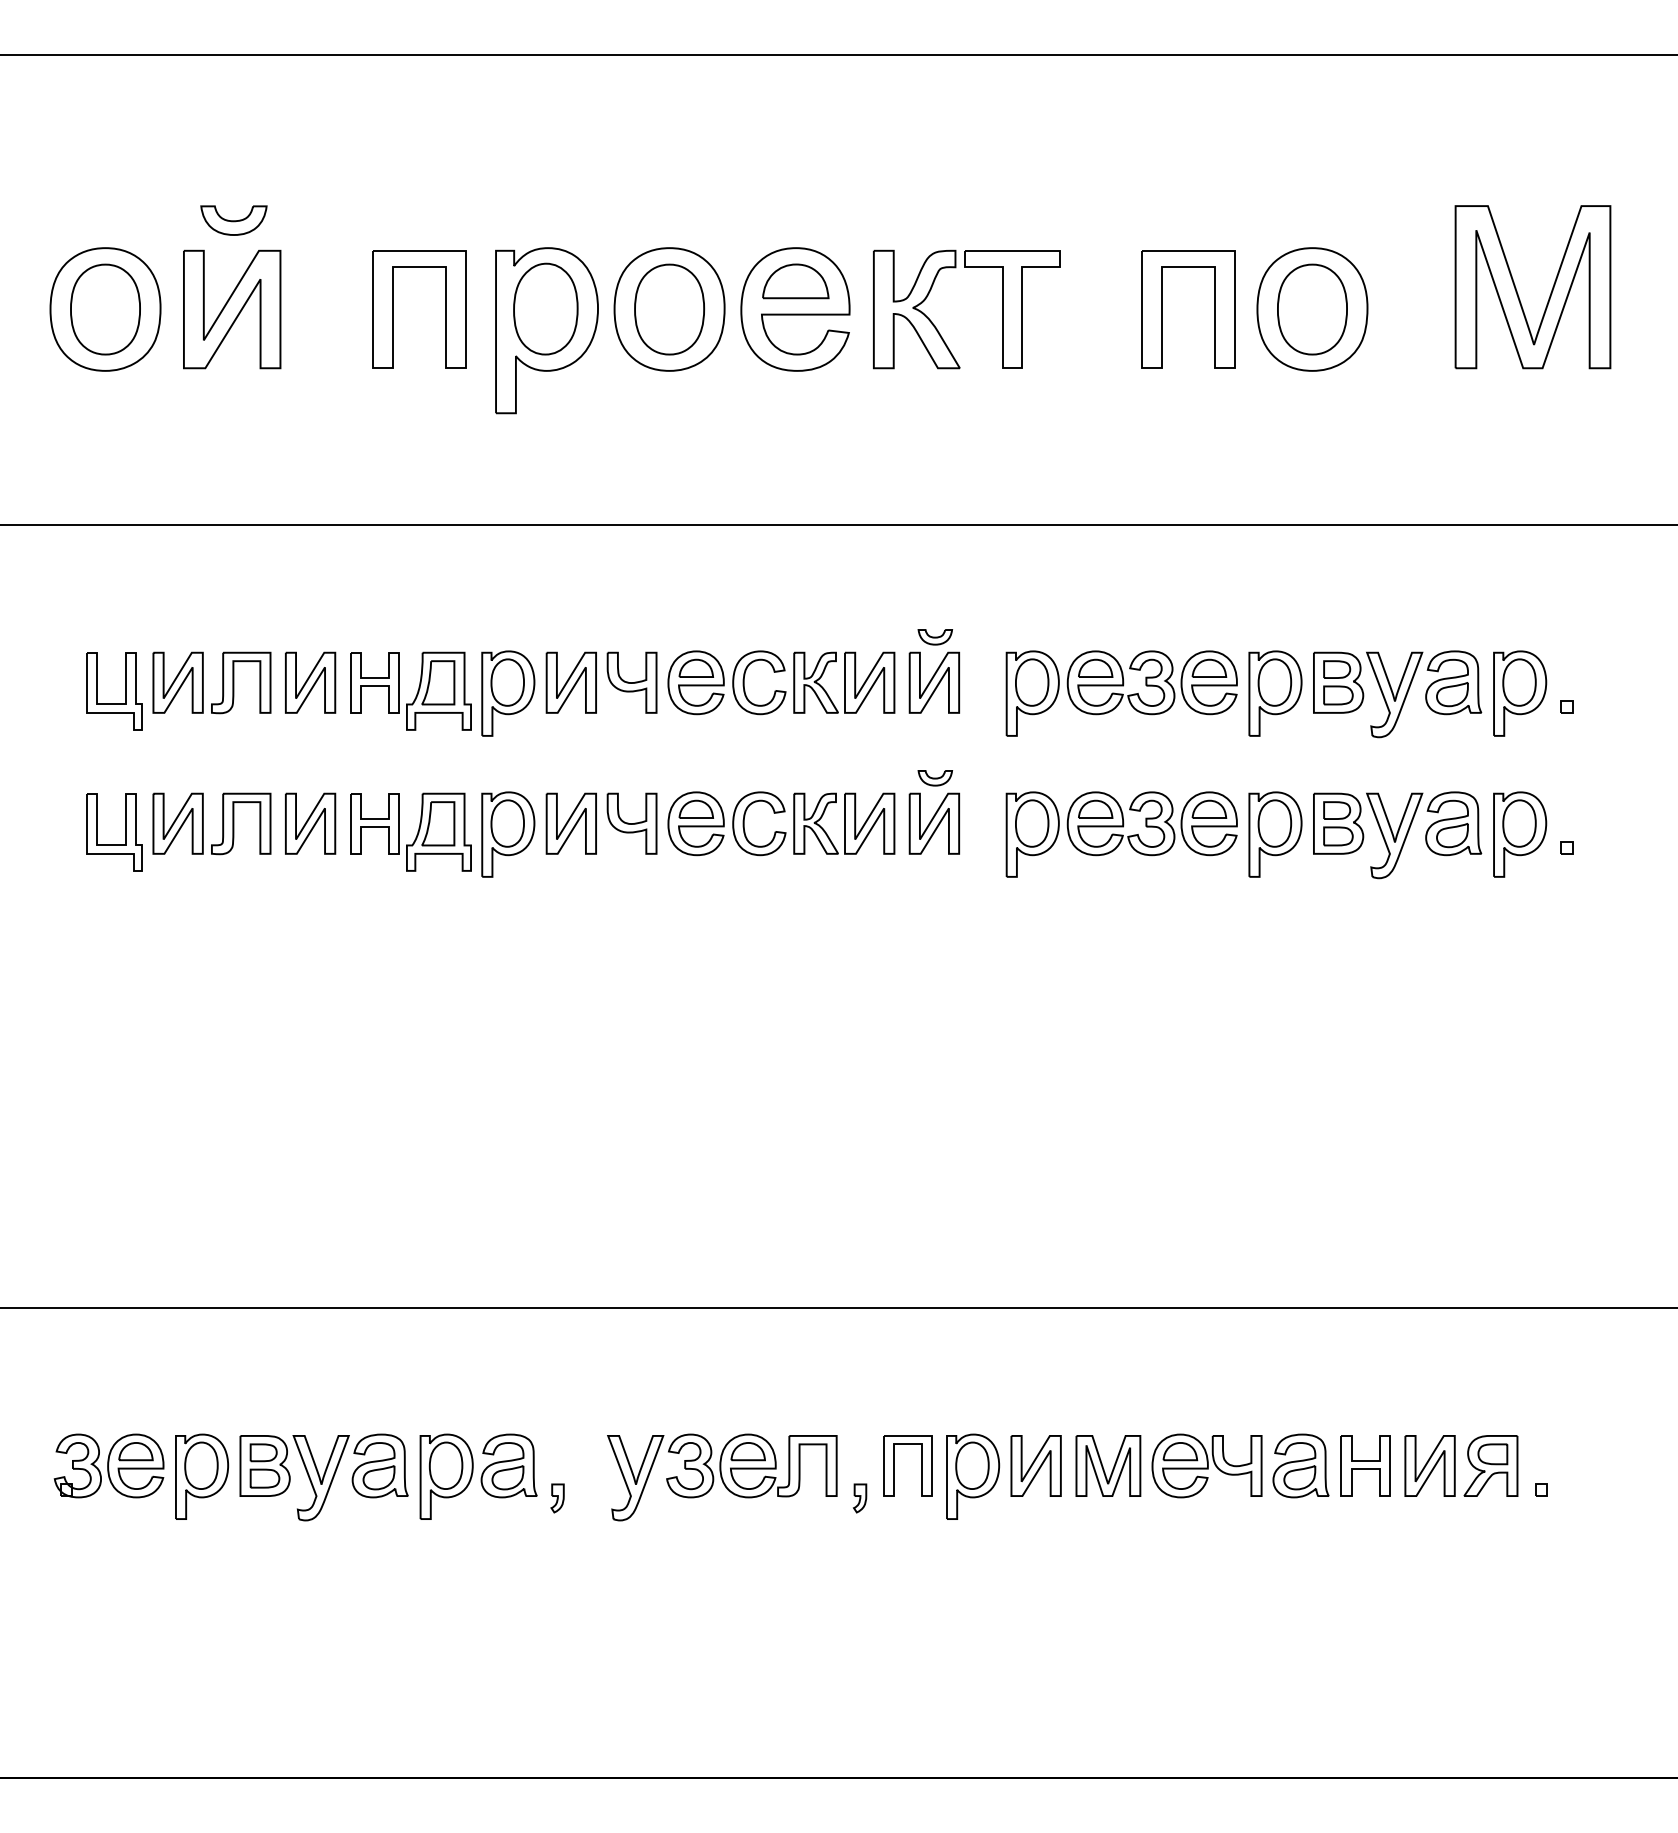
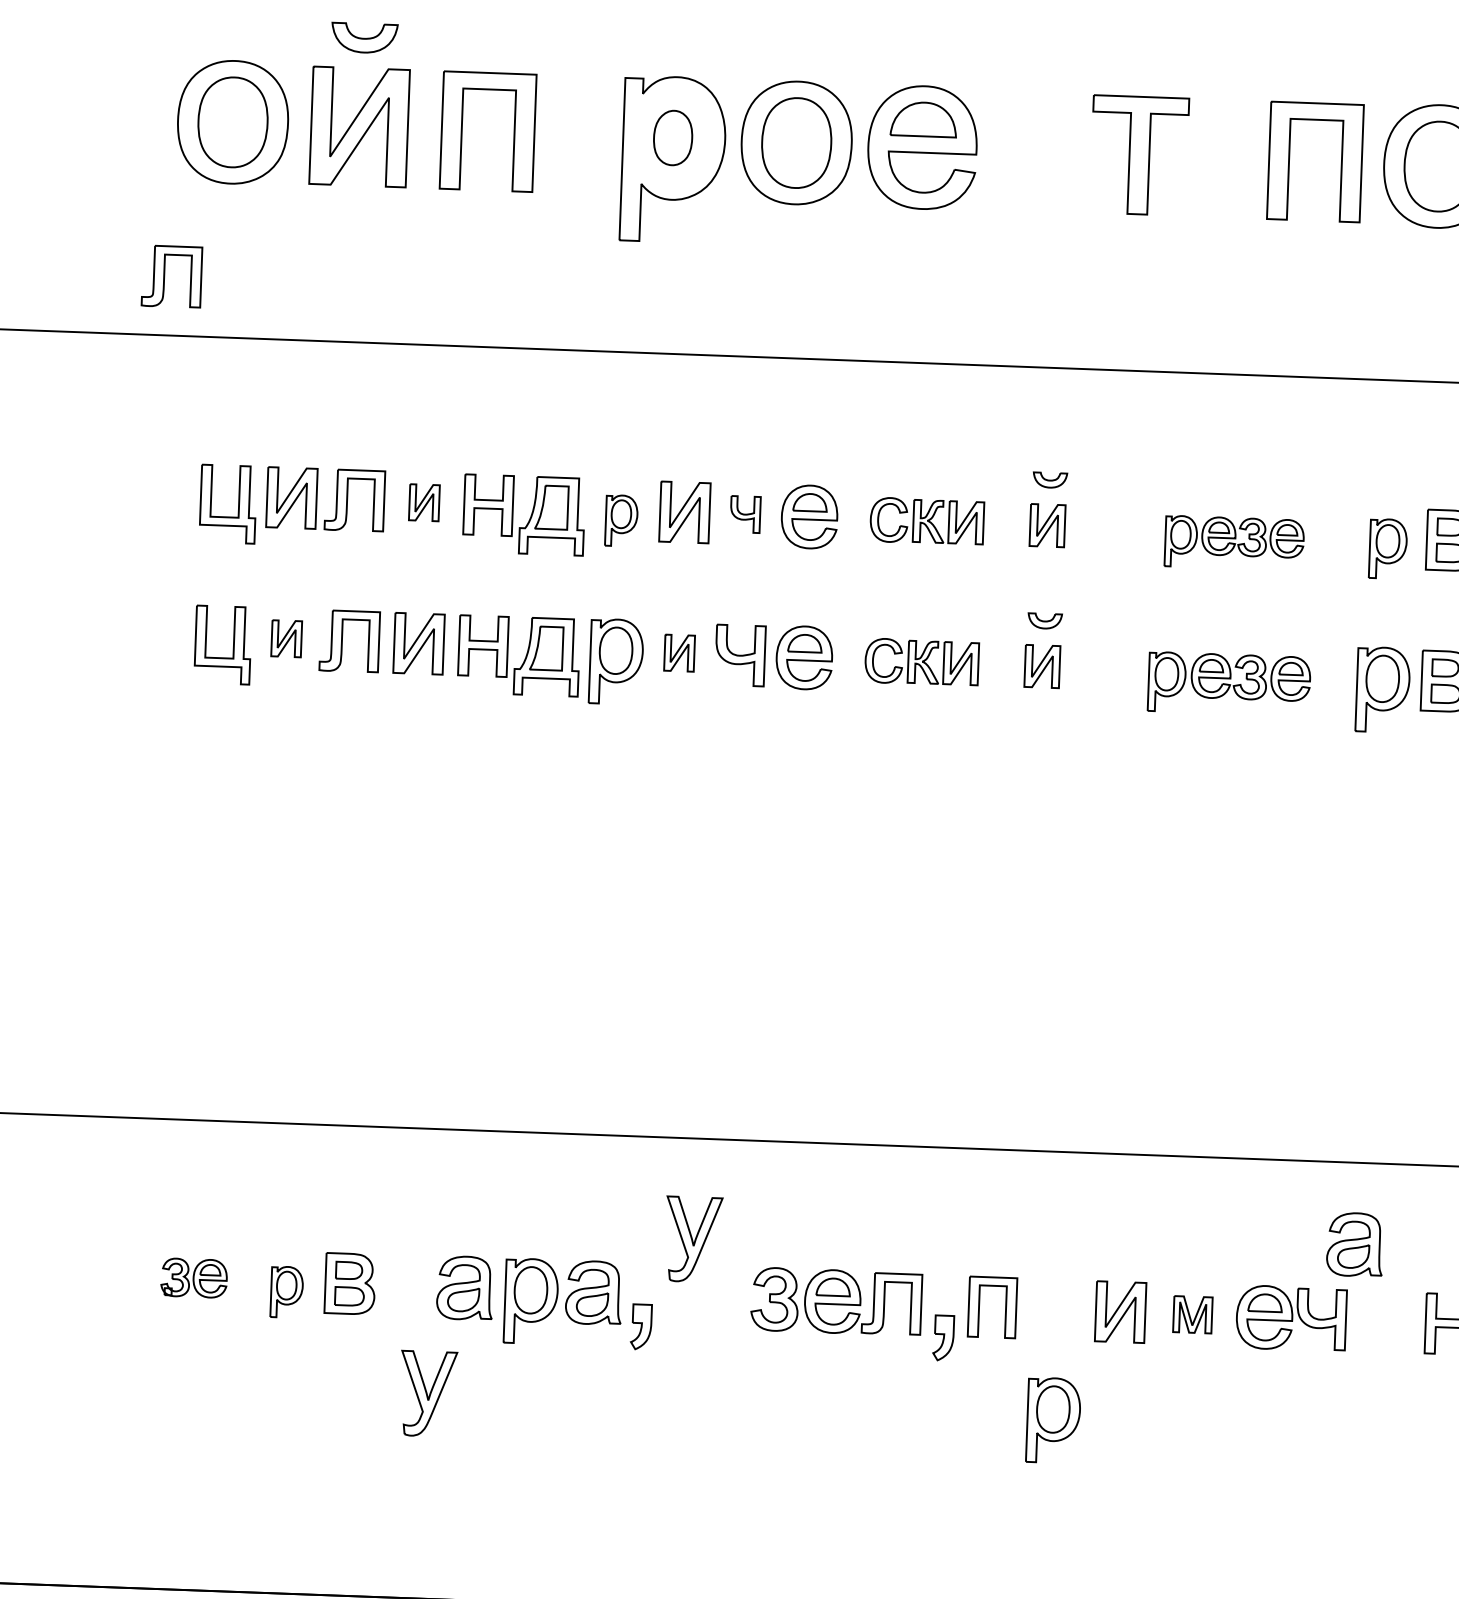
part: (545, 308) -> (672, 137), size x0.6
part: (393, 309) -> (461, 130), moved
part: (916, 309) -> (1043, 152), removed
part: (43, 465) -> (165, 275), added
part: (310, 682) -> (424, 502), size x0.6
part: (631, 682) -> (744, 514), size x0.6
part: (813, 682) -> (926, 521), size x0.7
part: (933, 682) -> (1046, 525), size x0.7
part: (508, 693) -> (621, 520), size x0.6
part: (1121, 693) -> (1234, 543), size x0.6
part: (1275, 693) -> (1388, 548), size x0.7
part: (177, 823) -> (286, 638), size x0.6
part: (570, 823) -> (678, 653), size x0.6
part: (813, 823) -> (921, 661), size x0.7
part: (933, 823) -> (1041, 666), size x0.7
part: (1121, 834) -> (1229, 684), size x0.7
part: (108, 1465) -> (193, 1277), size x0.6
part: (1108, 1465) -> (1192, 1314), size x0.6
part: (1300, 1465) -> (1354, 1244), moved
part: (202, 1476) -> (287, 1292), size x0.6
part: (973, 1476) -> (1053, 1420), moved
part: (320, 1478) -> (427, 1394), moved
part: (635, 1478) -> (693, 1239), moved
part: (557, 1498) -> (641, 1327), size x1.6
part: (859, 1498) -> (942, 1338), size x1.6

